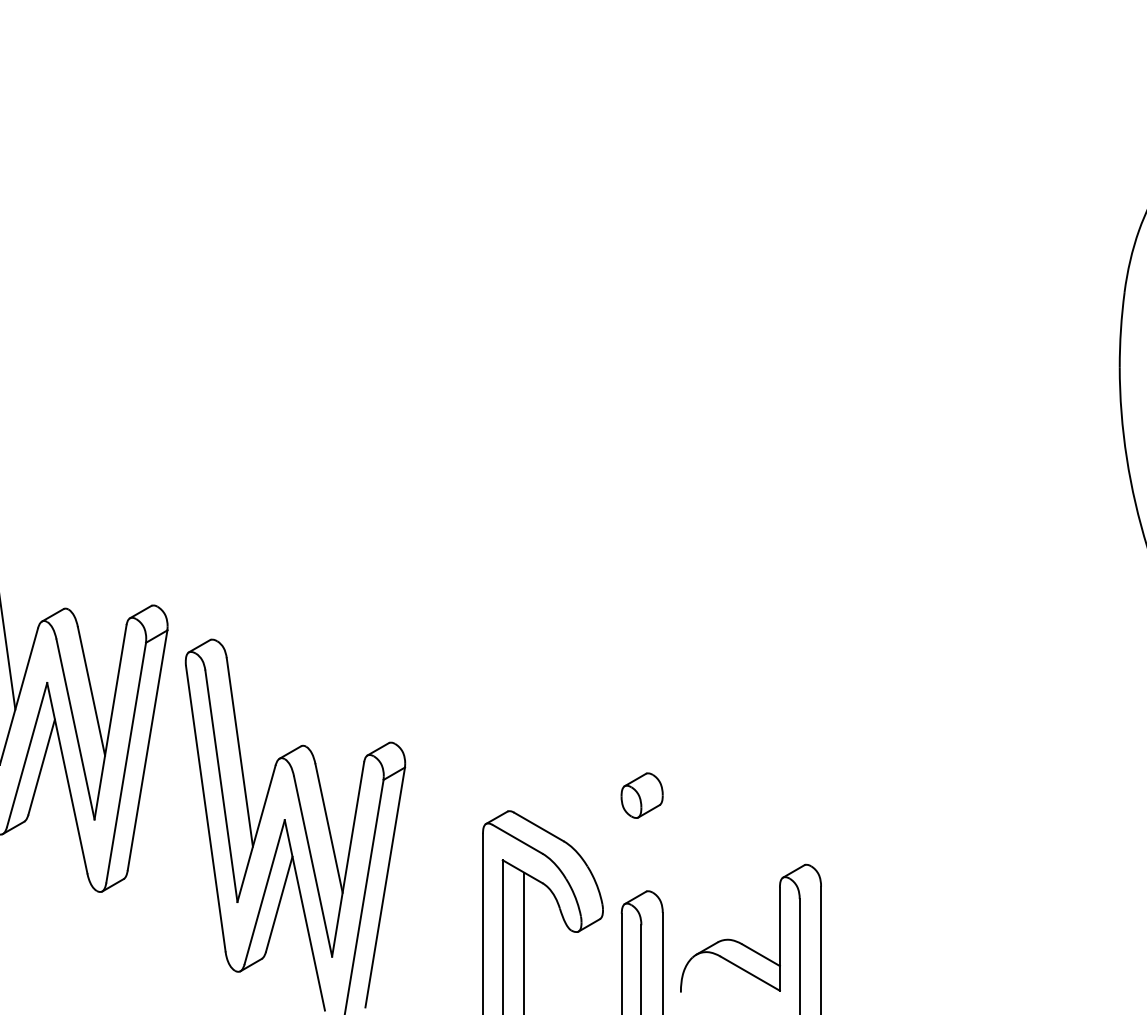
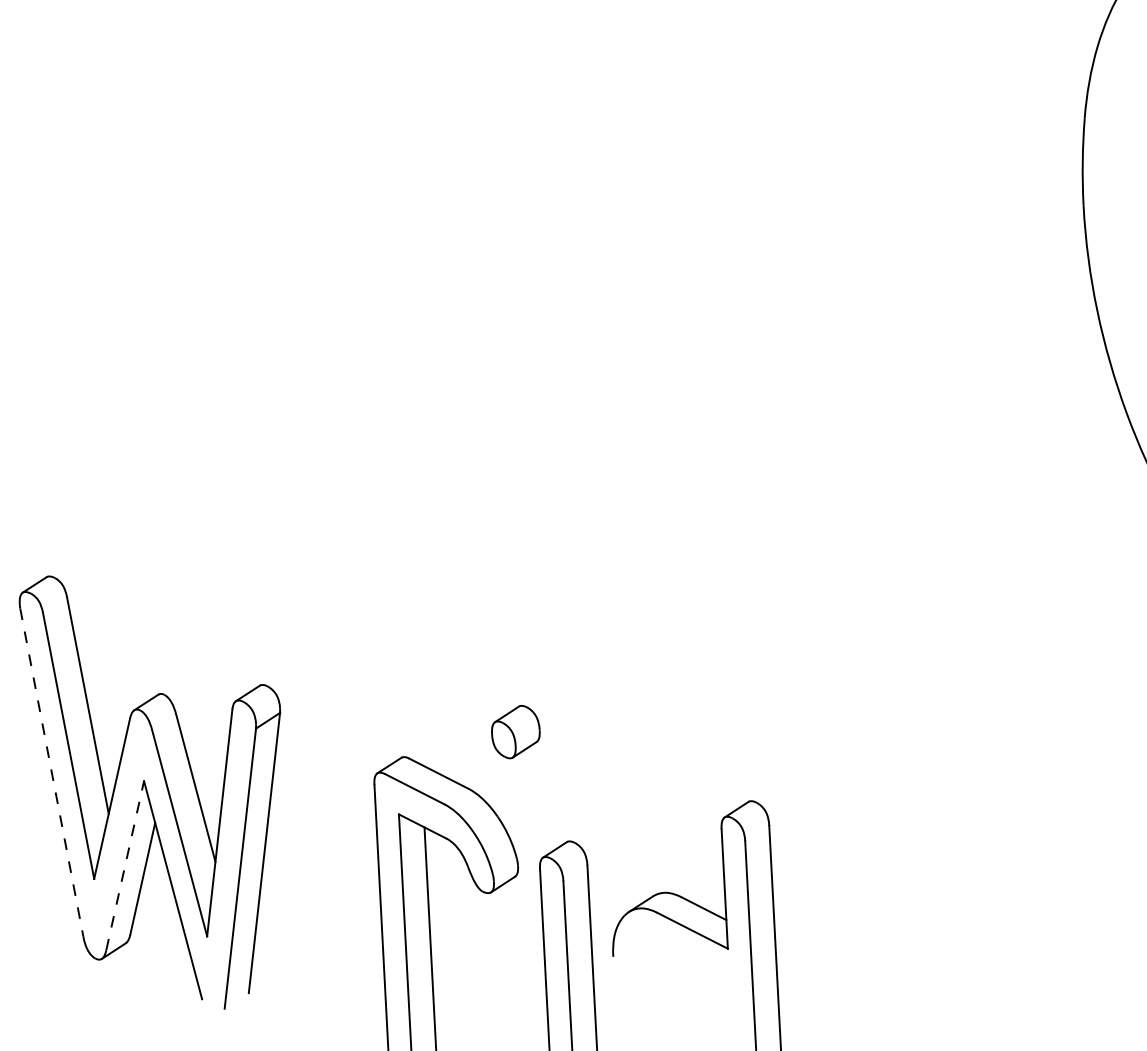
part: (641, 795) -> (515, 731), moved
line: (205, 809) -> (51, 773), solid -> dashed
line: (264, 892) -> (124, 866), solid -> dashed

